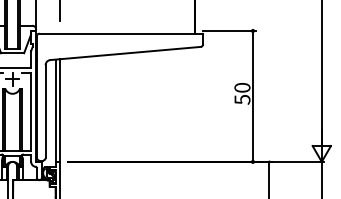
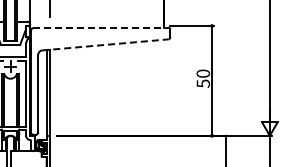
line: (121, 33) -> (101, 28), solid -> dashed
line: (125, 52) -> (105, 44), solid -> dashed

